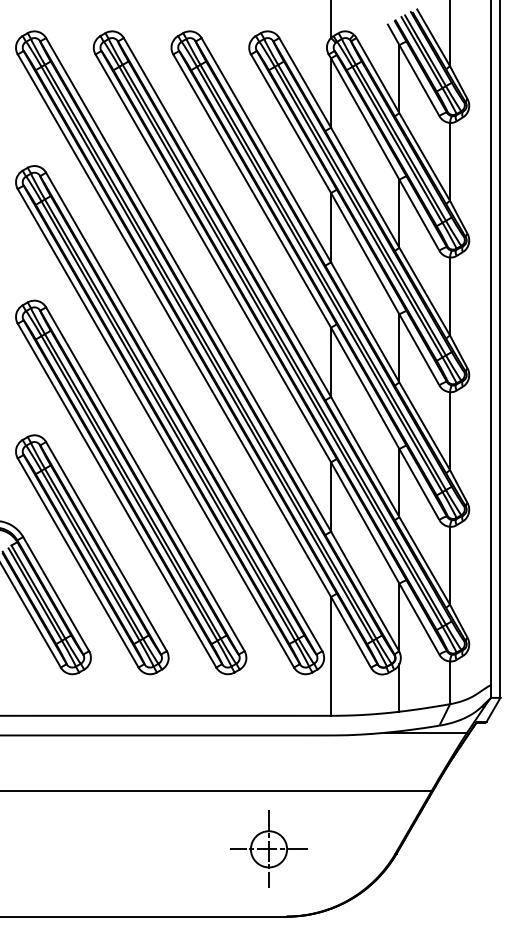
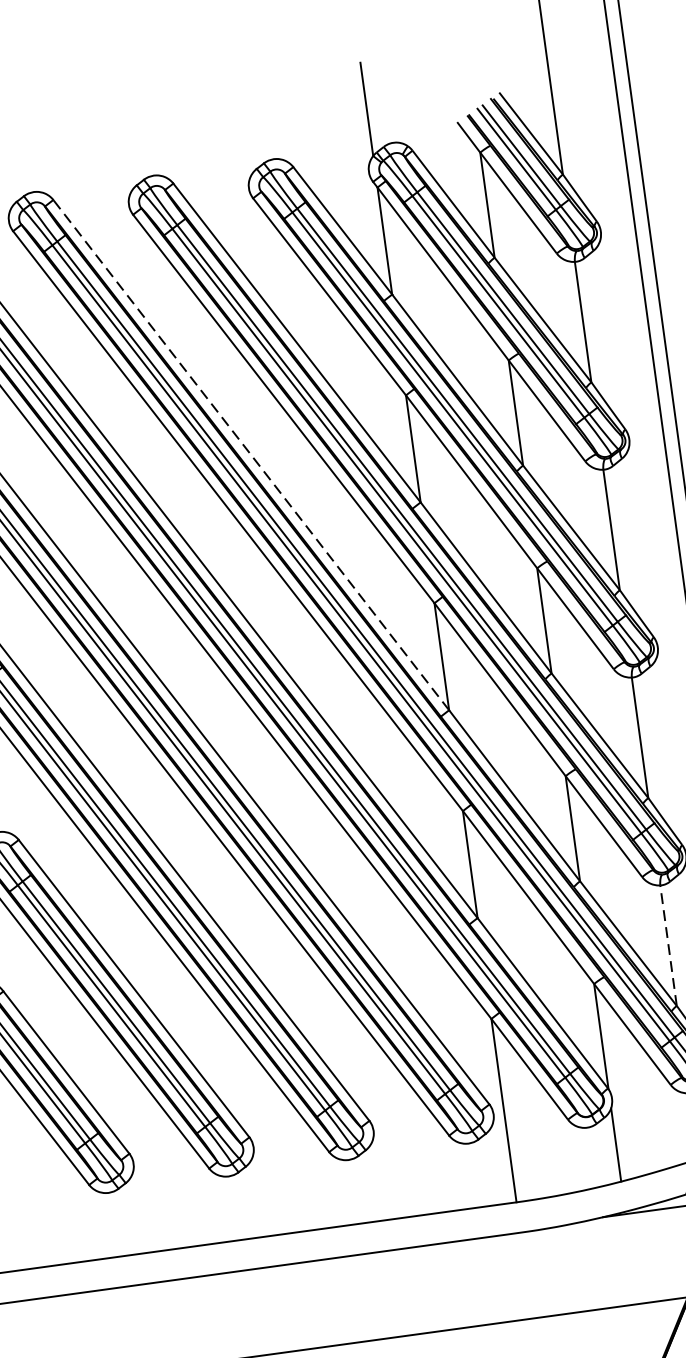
line: (227, 217) -> (251, 455), solid -> dashed
line: (450, 565) -> (669, 945), solid -> dashed

